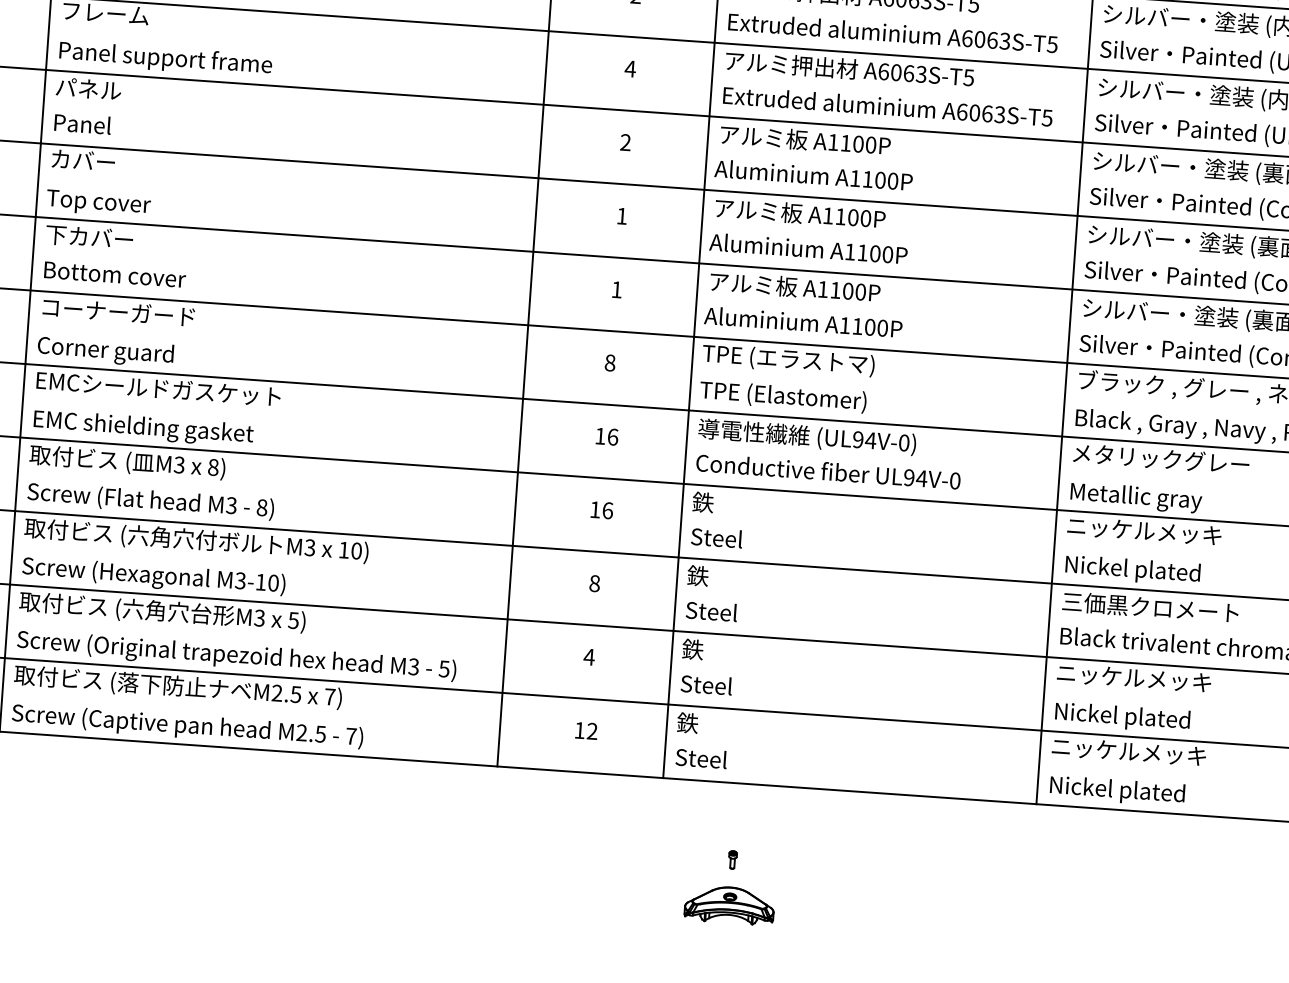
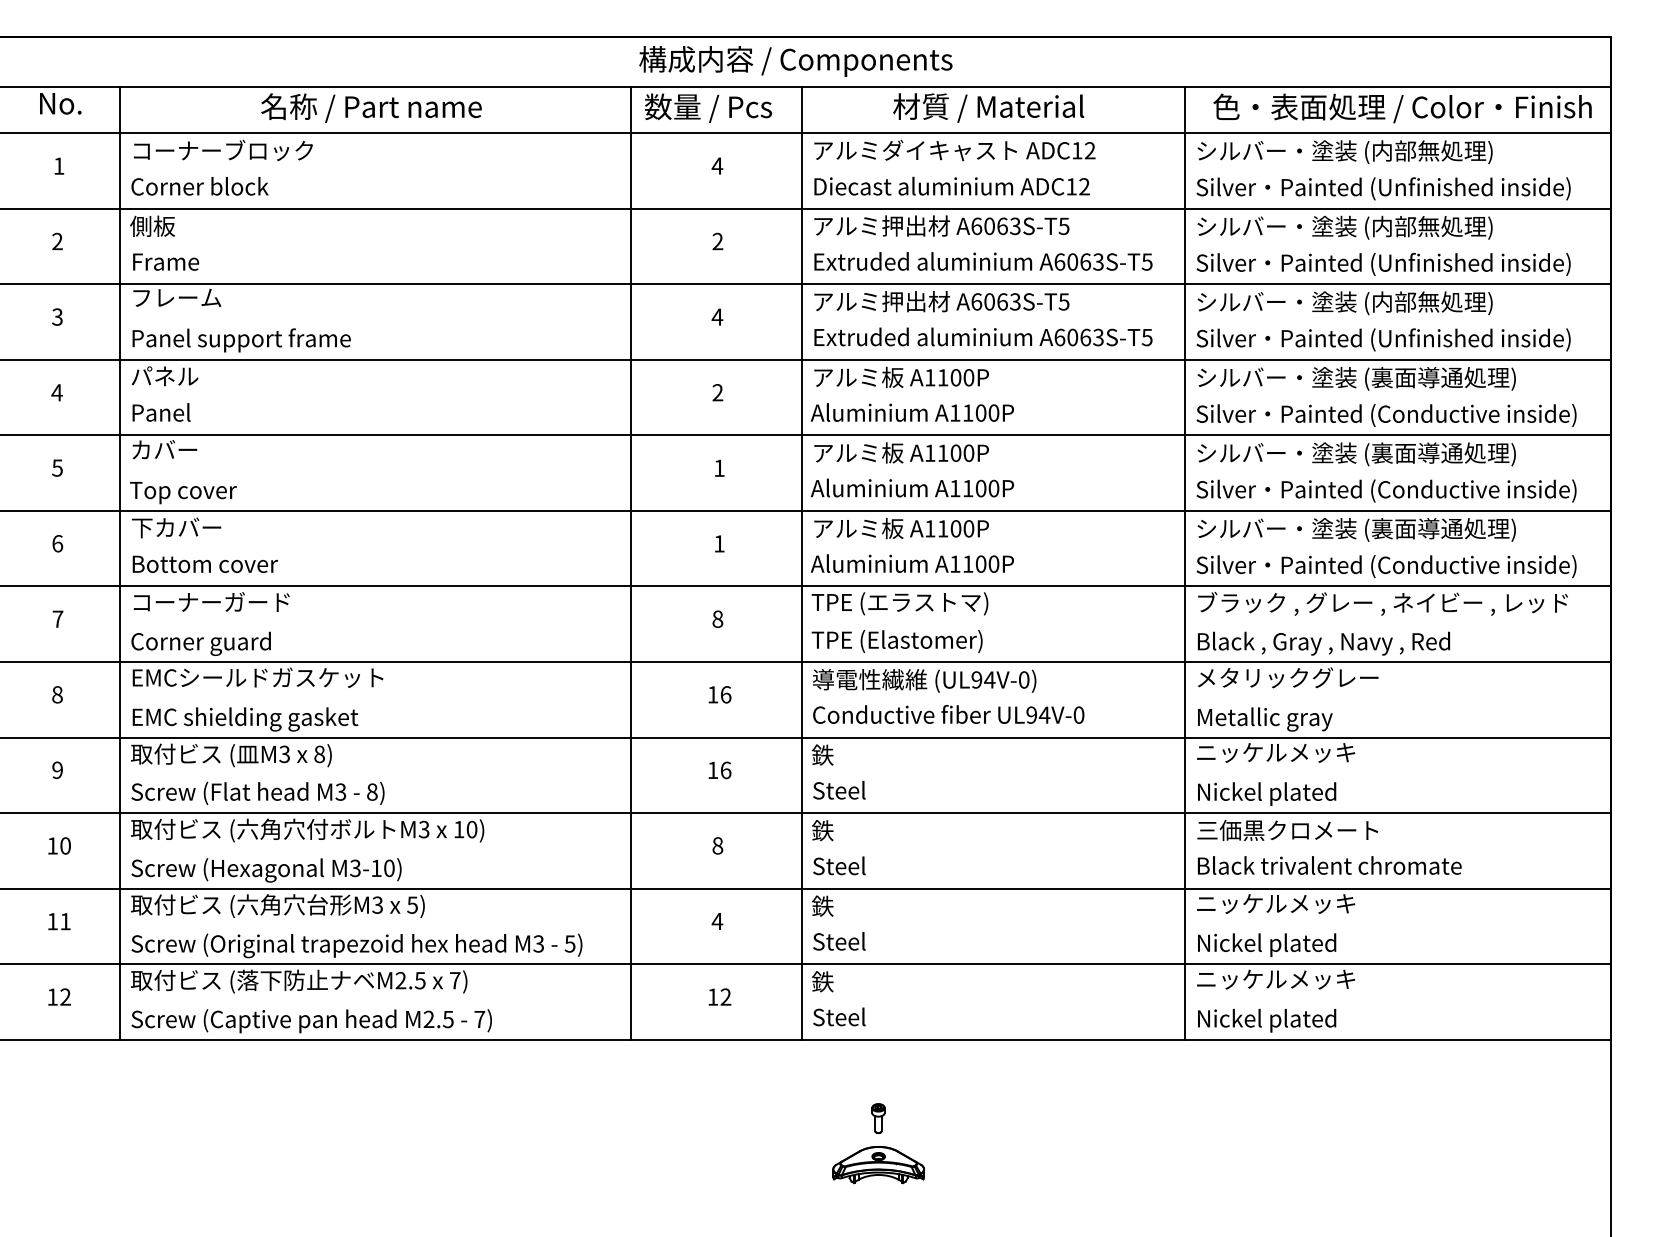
part: (732, 859) -> (878, 1118), size x1.6

